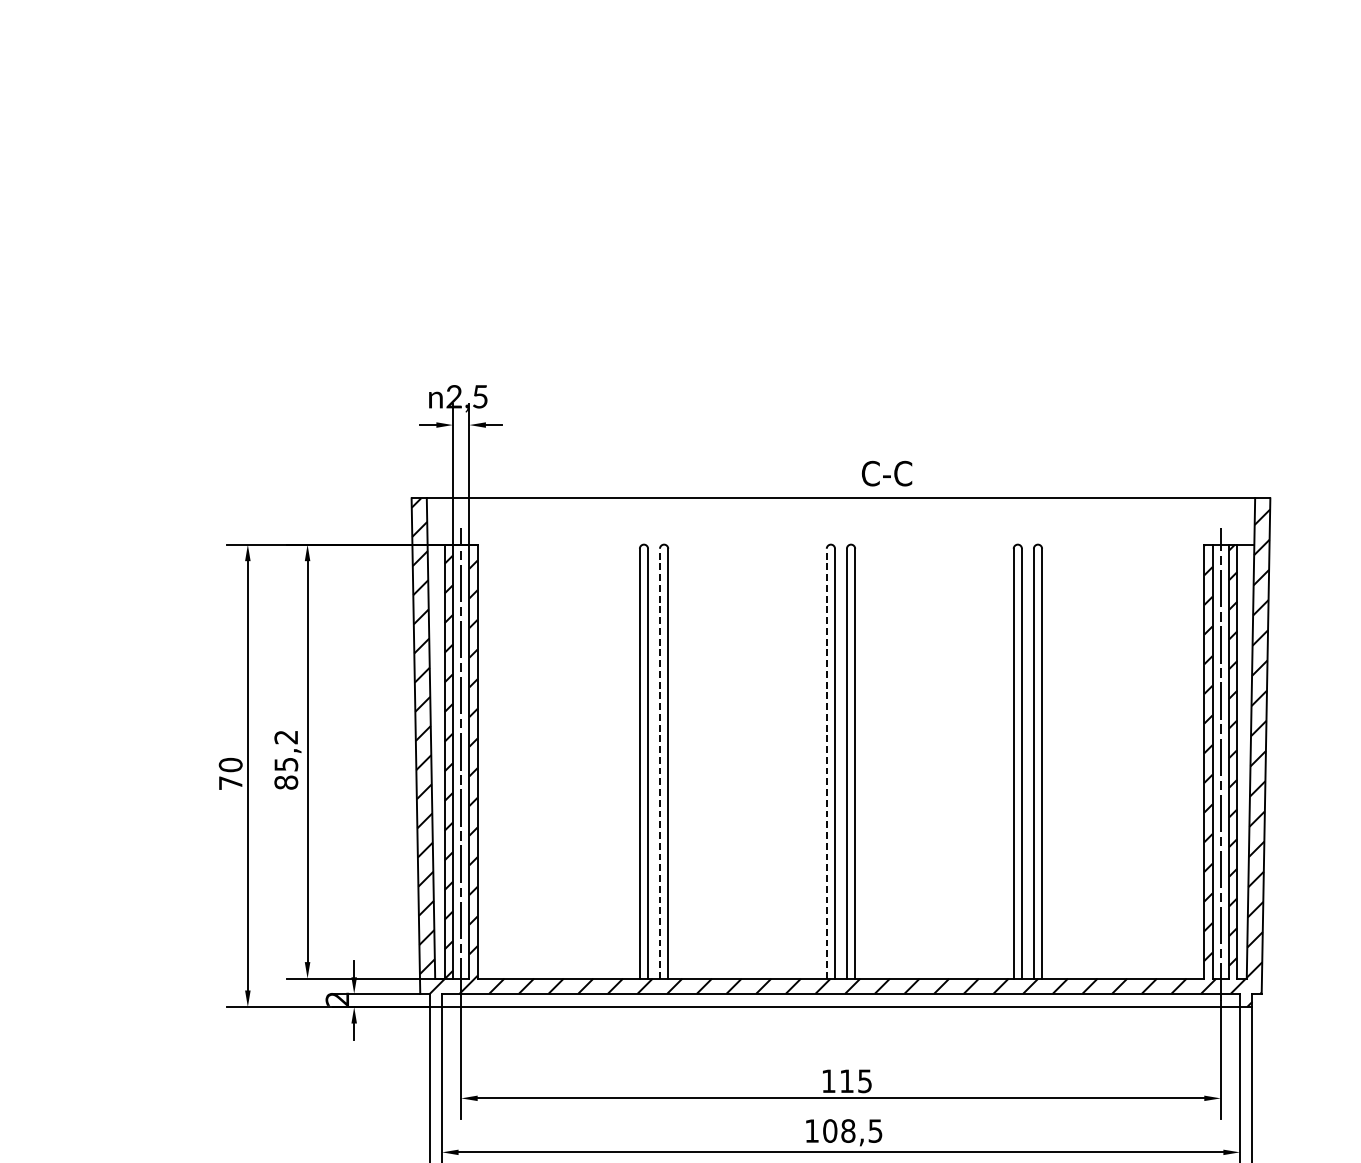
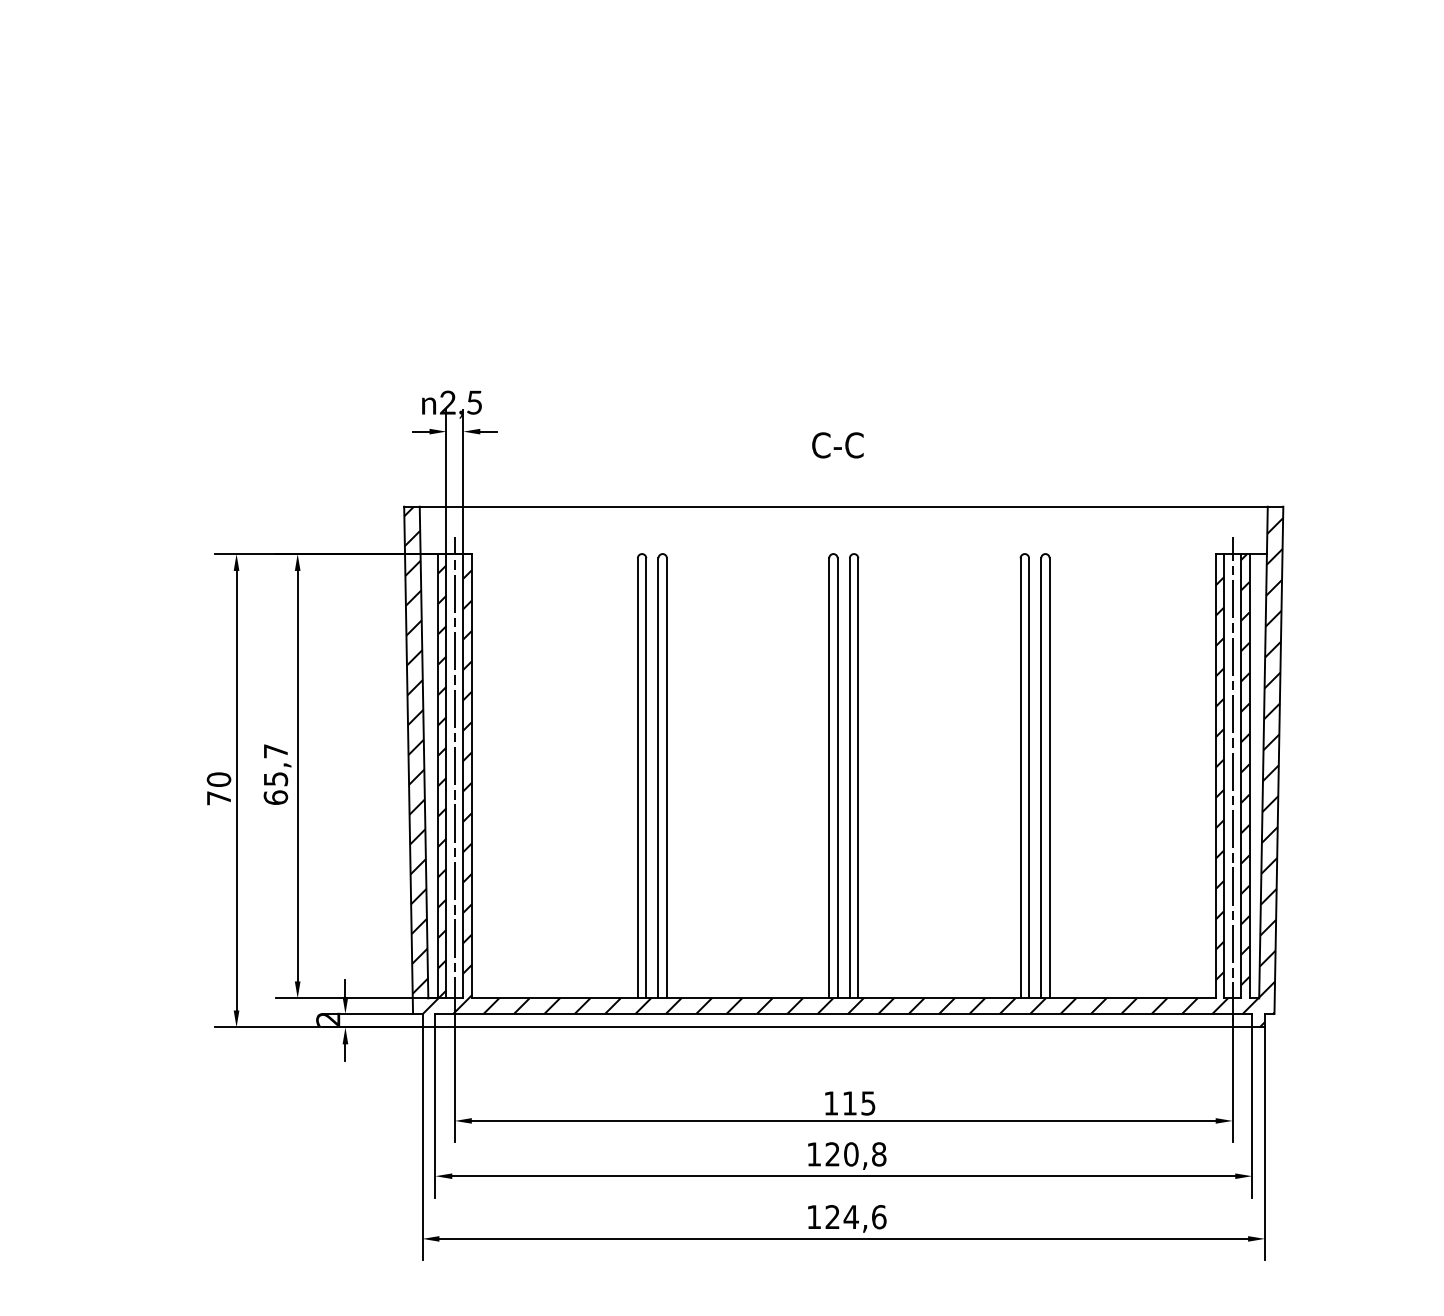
text: (886, 473) -> (837, 445), moved
text: (285, 759) -> (275, 774), 85,2 -> 65,7
line: (660, 762) -> (658, 777), dashed -> solid
line: (827, 762) -> (829, 777), dashed -> solid
text: (852, 1131) -> (855, 1154), 108,5 -> 120,8

